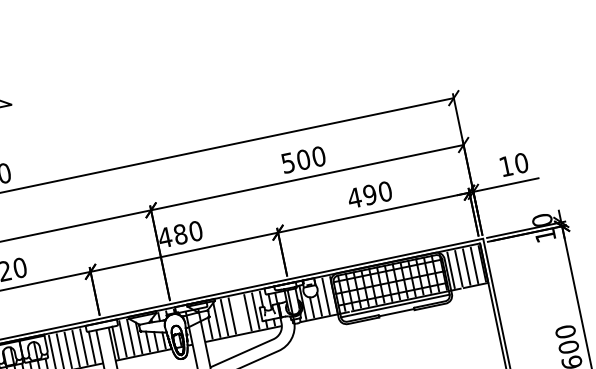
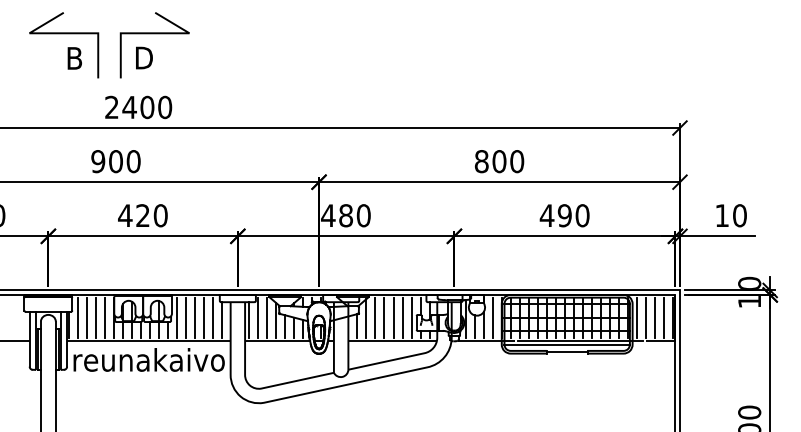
text: (288, 162) -> (481, 161), 500 -> 800
line: (240, 313) -> (393, 317), added

